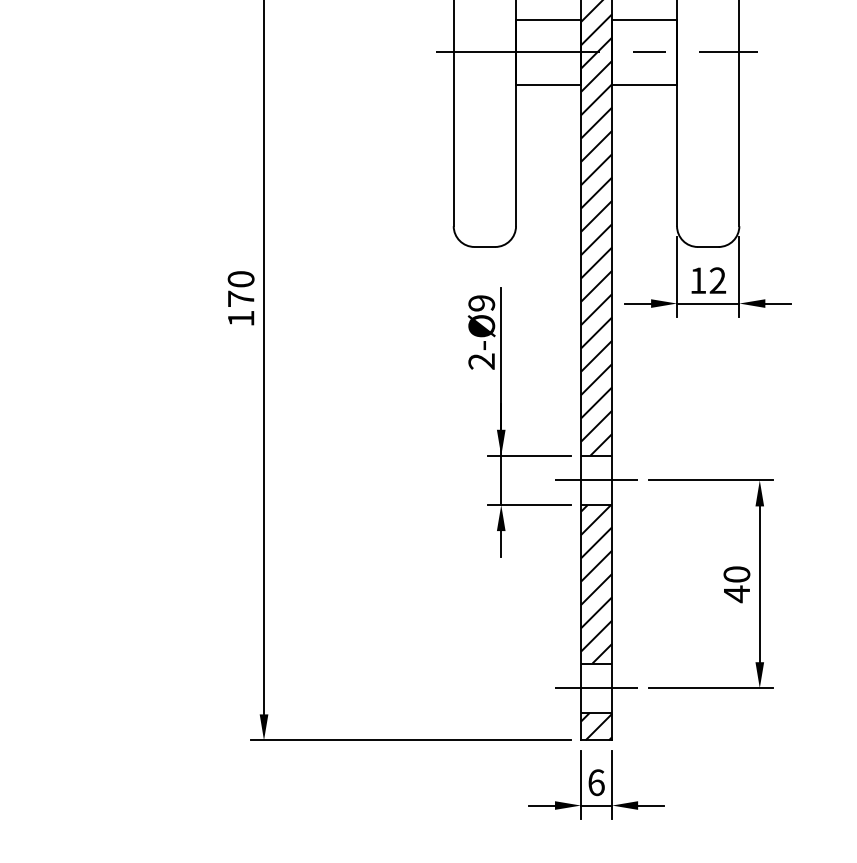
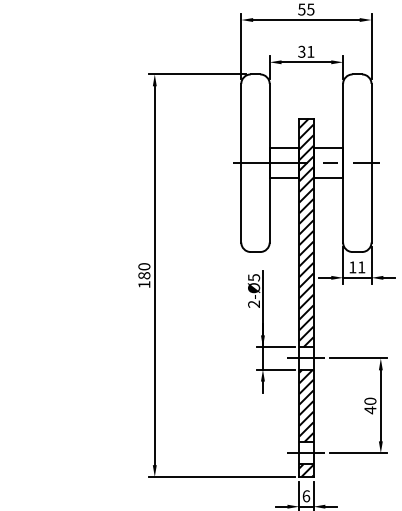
text: (717, 280) -> (361, 267), 12 -> 11
text: (241, 298) -> (144, 275), 170 -> 180
text: (480, 302) -> (253, 277), 2-Ø9 -> 2-Ø5

